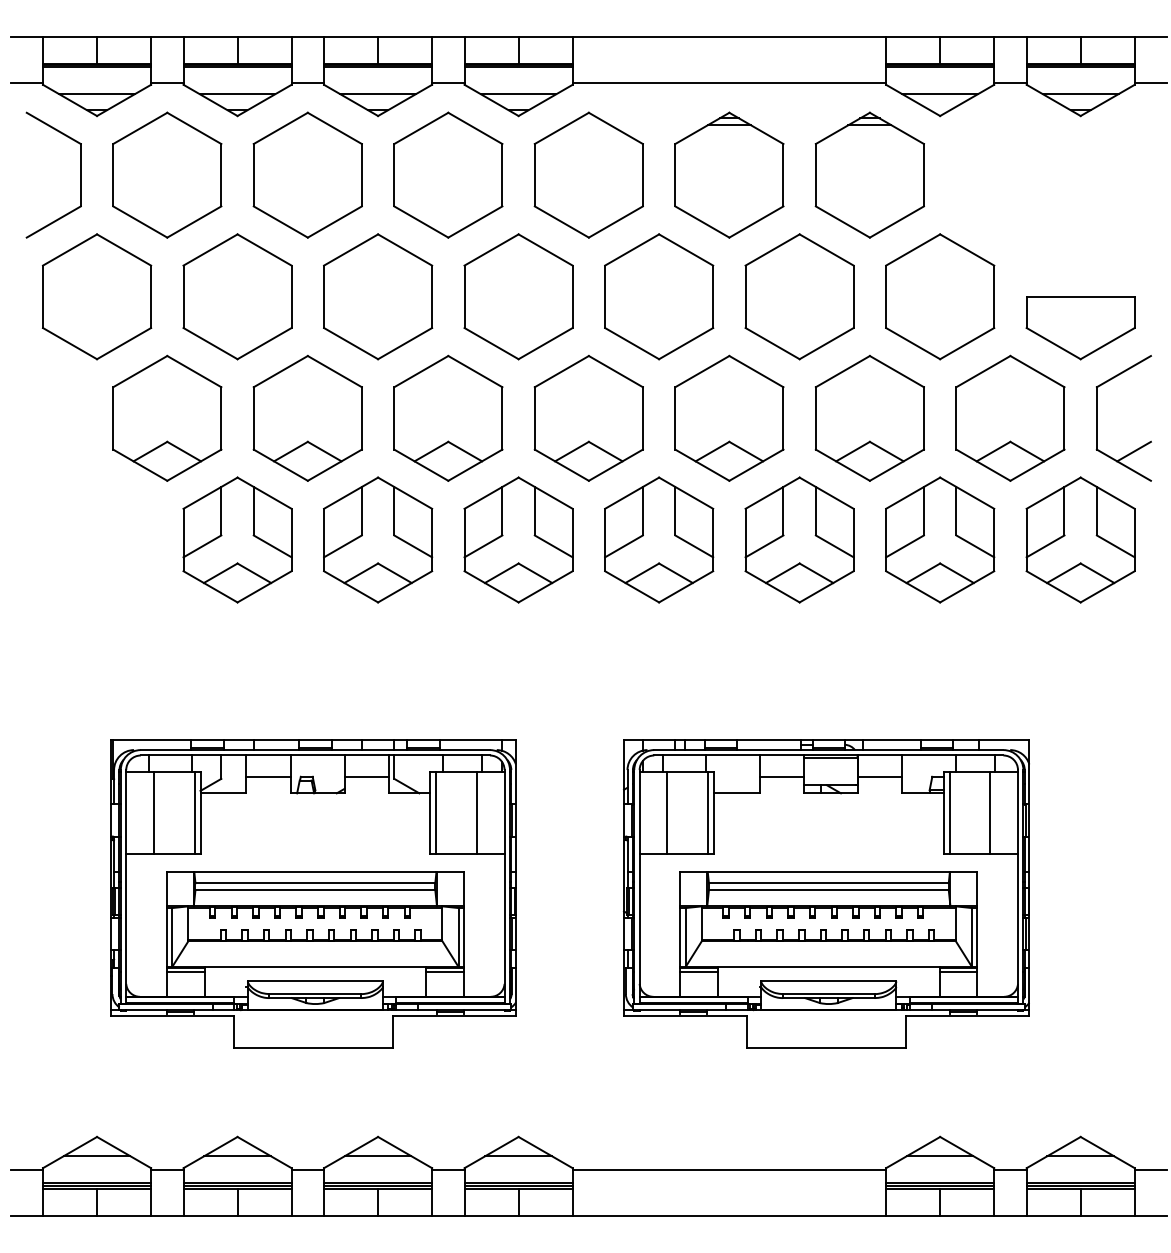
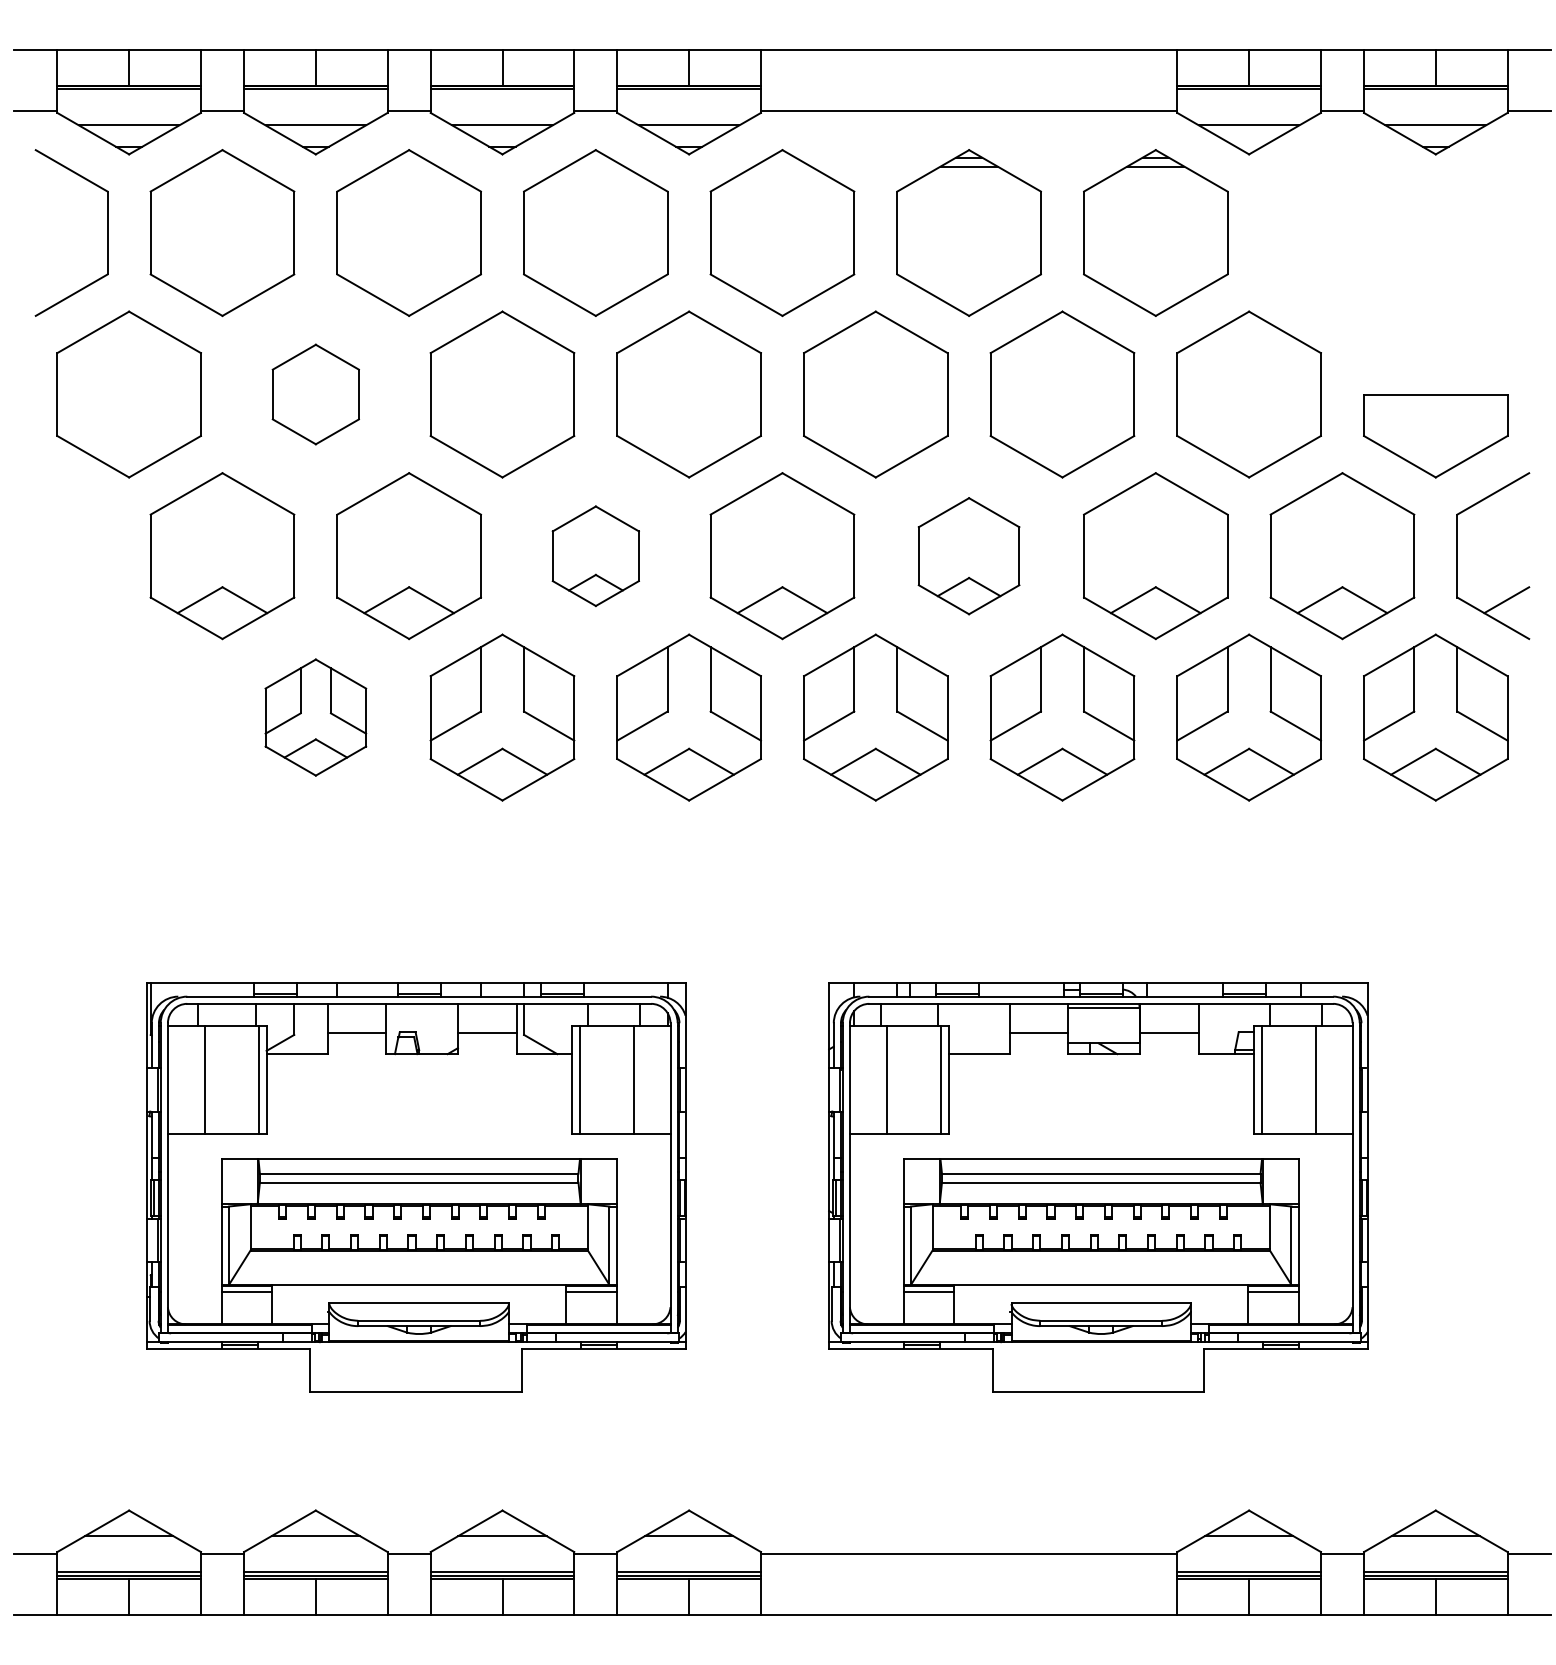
part: (237, 296) -> (315, 394), size x0.6
part: (448, 418) -> (595, 556), size x0.6
part: (728, 418) -> (968, 556), size x0.7
part: (237, 539) -> (315, 717), size x0.7

